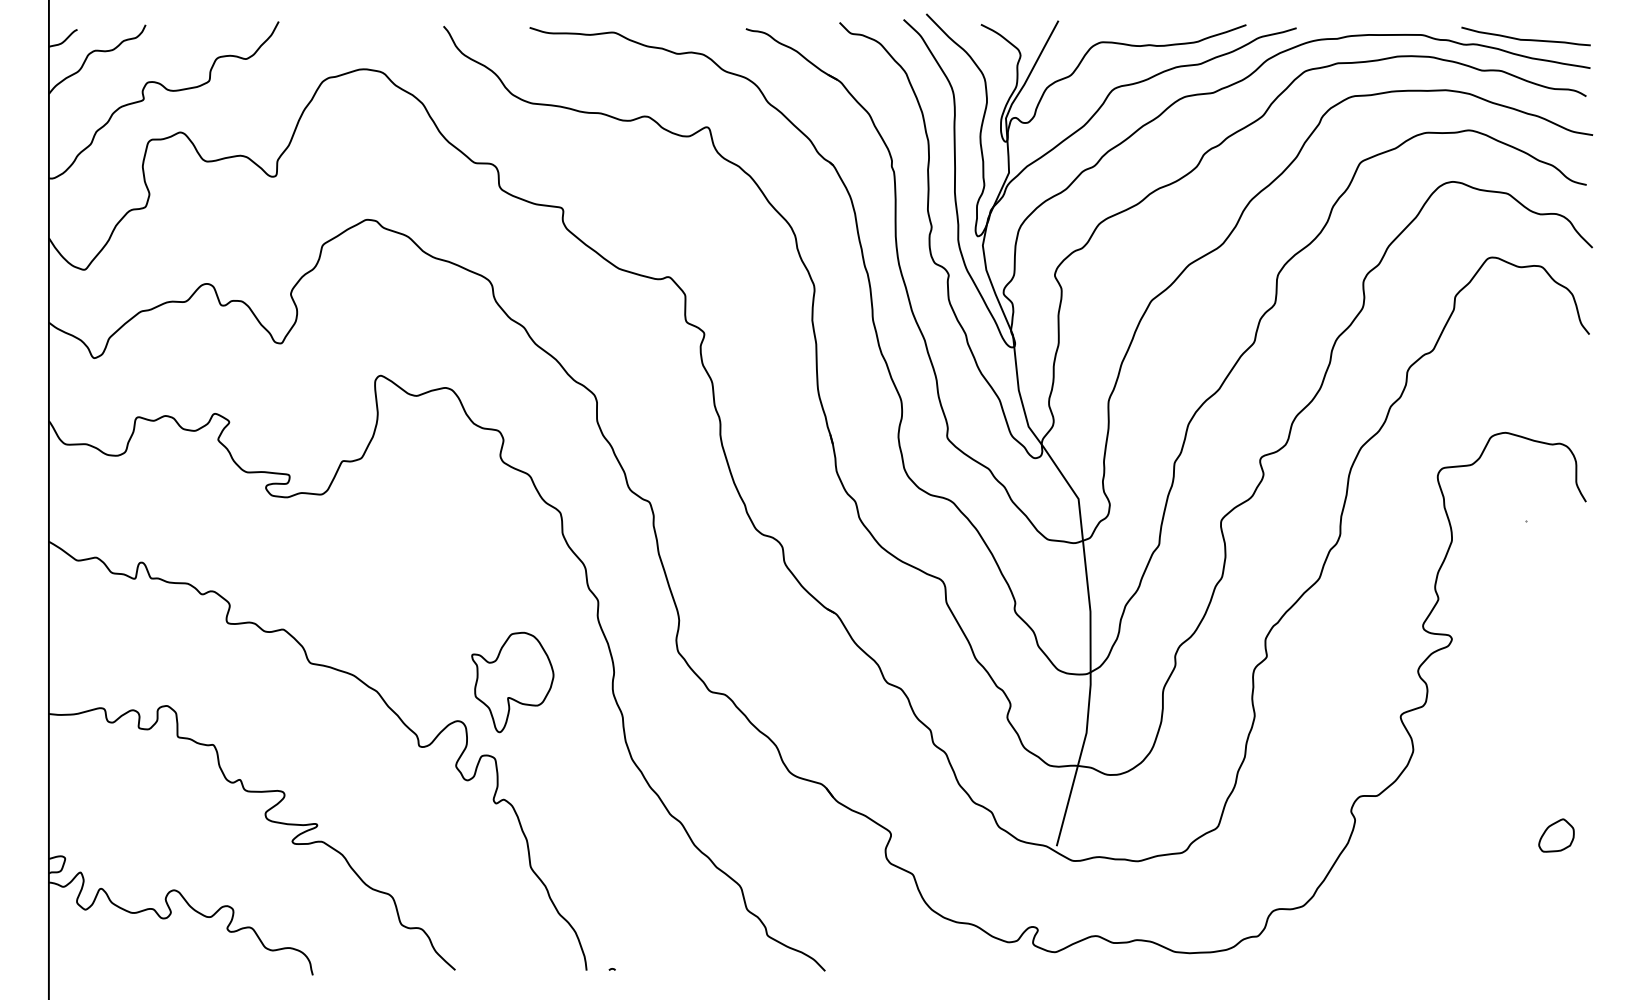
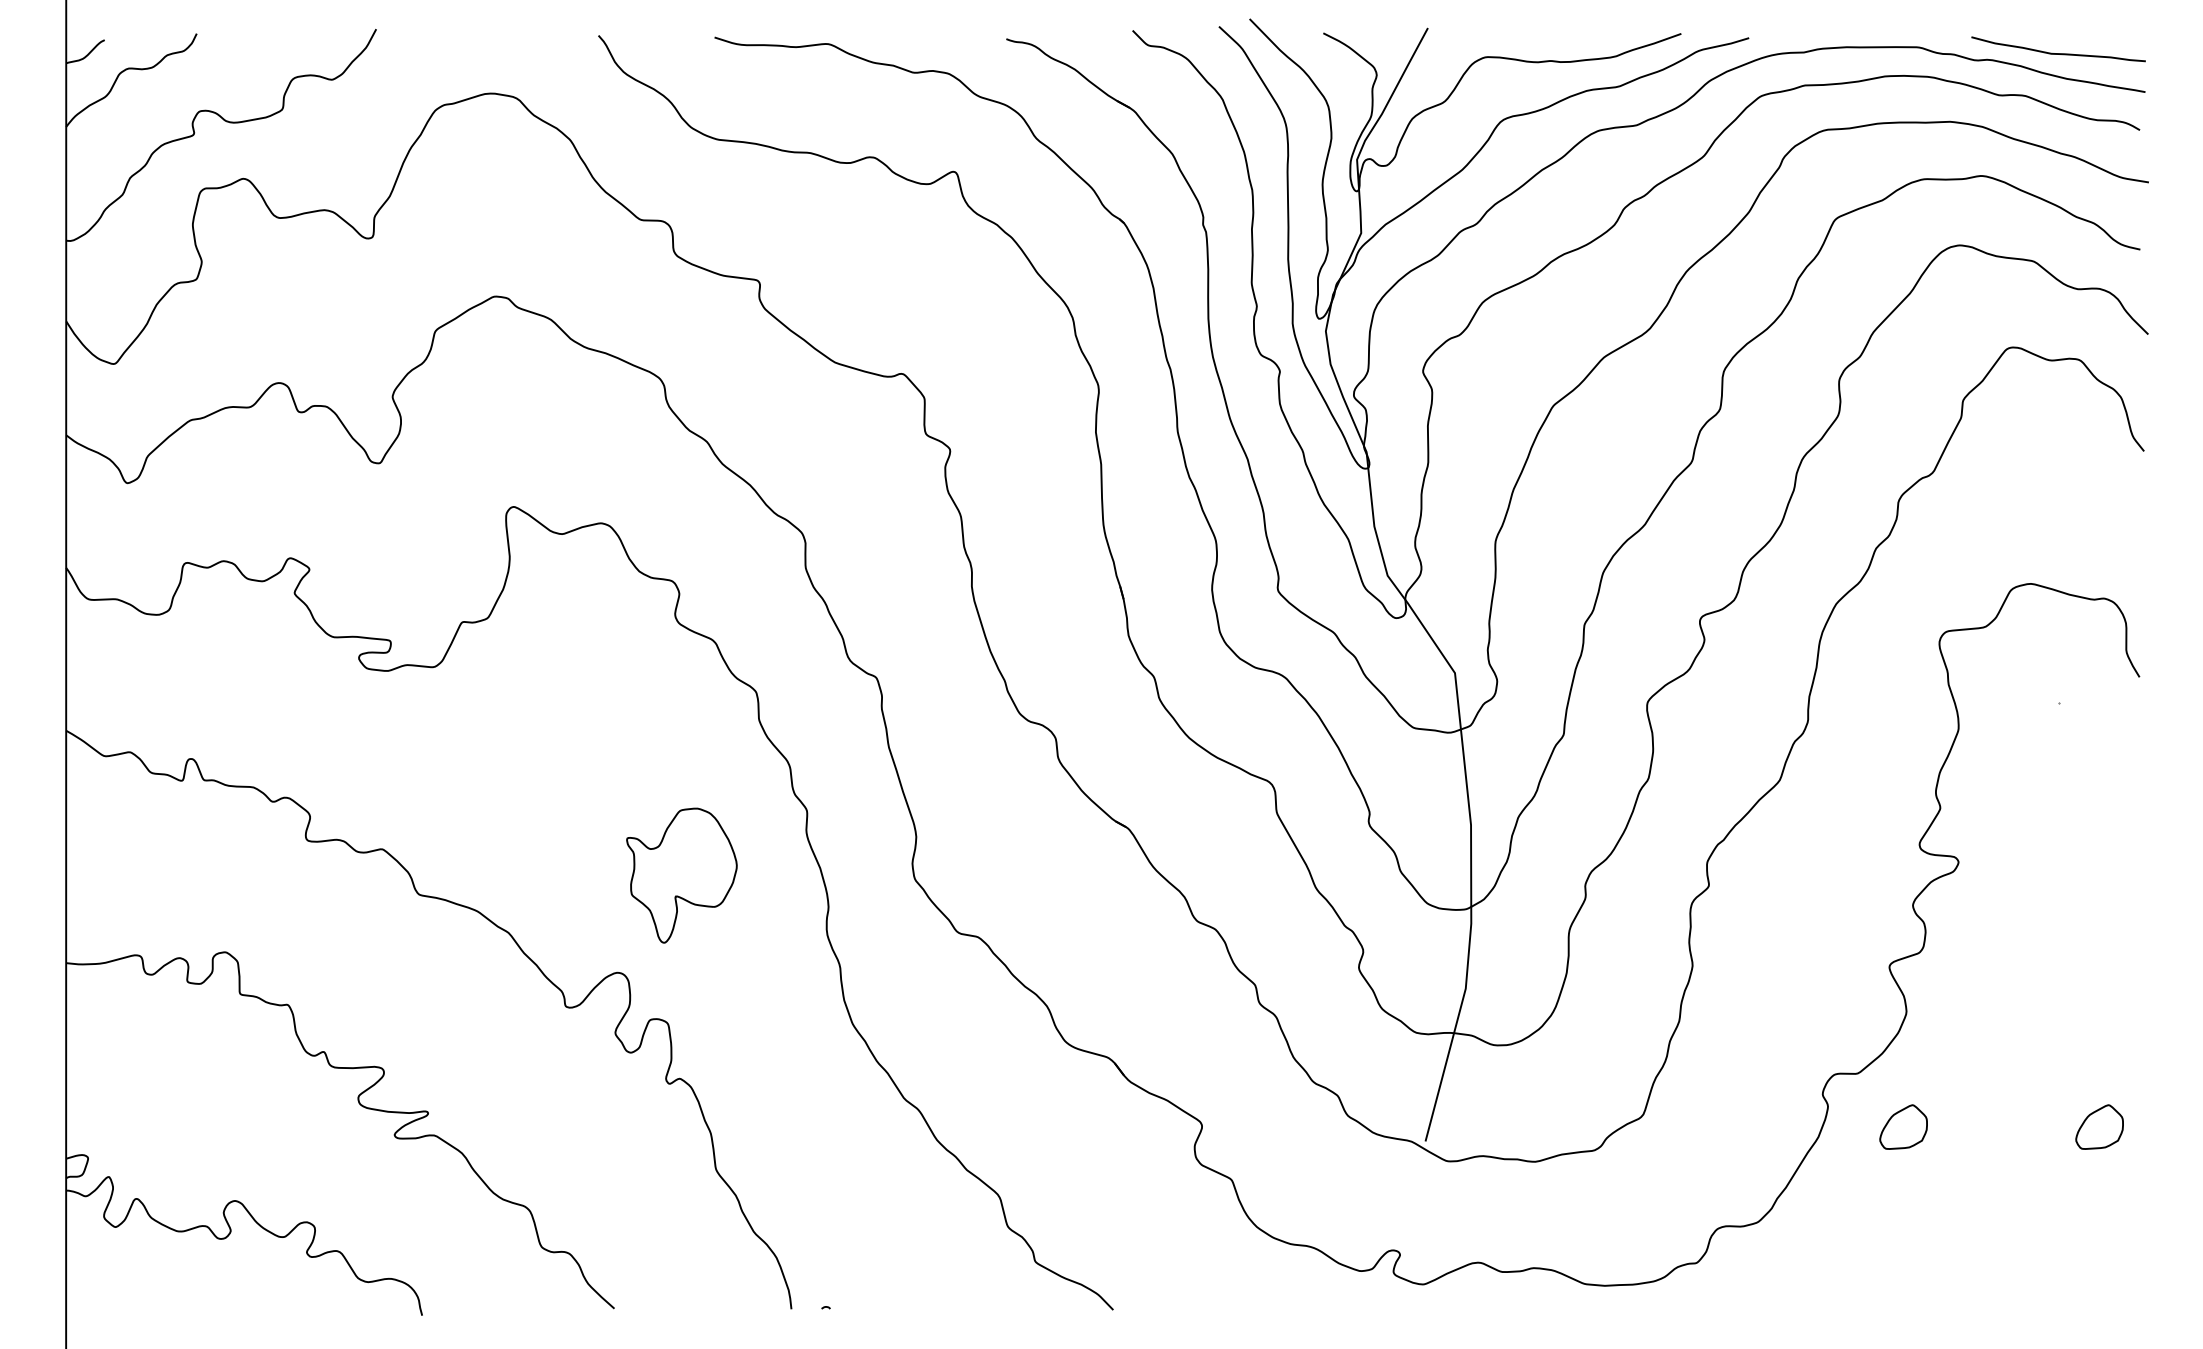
part: (512, 682) -> (681, 875), moved
part: (1411, 835) -> (1903, 1126), added

